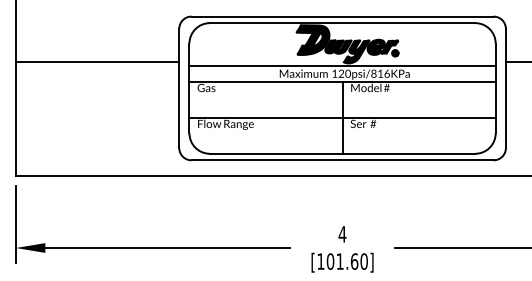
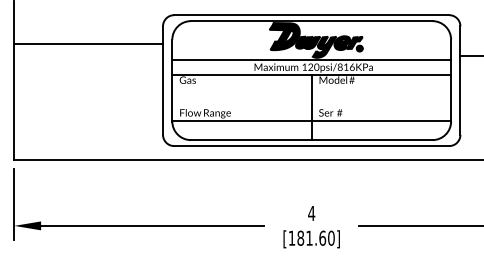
line: (97, 61) -> (88, 44), moved
line: (342, 117) -> (311, 120), moved
text: (330, 261) -> (300, 238), [101.60] -> [181.60]

